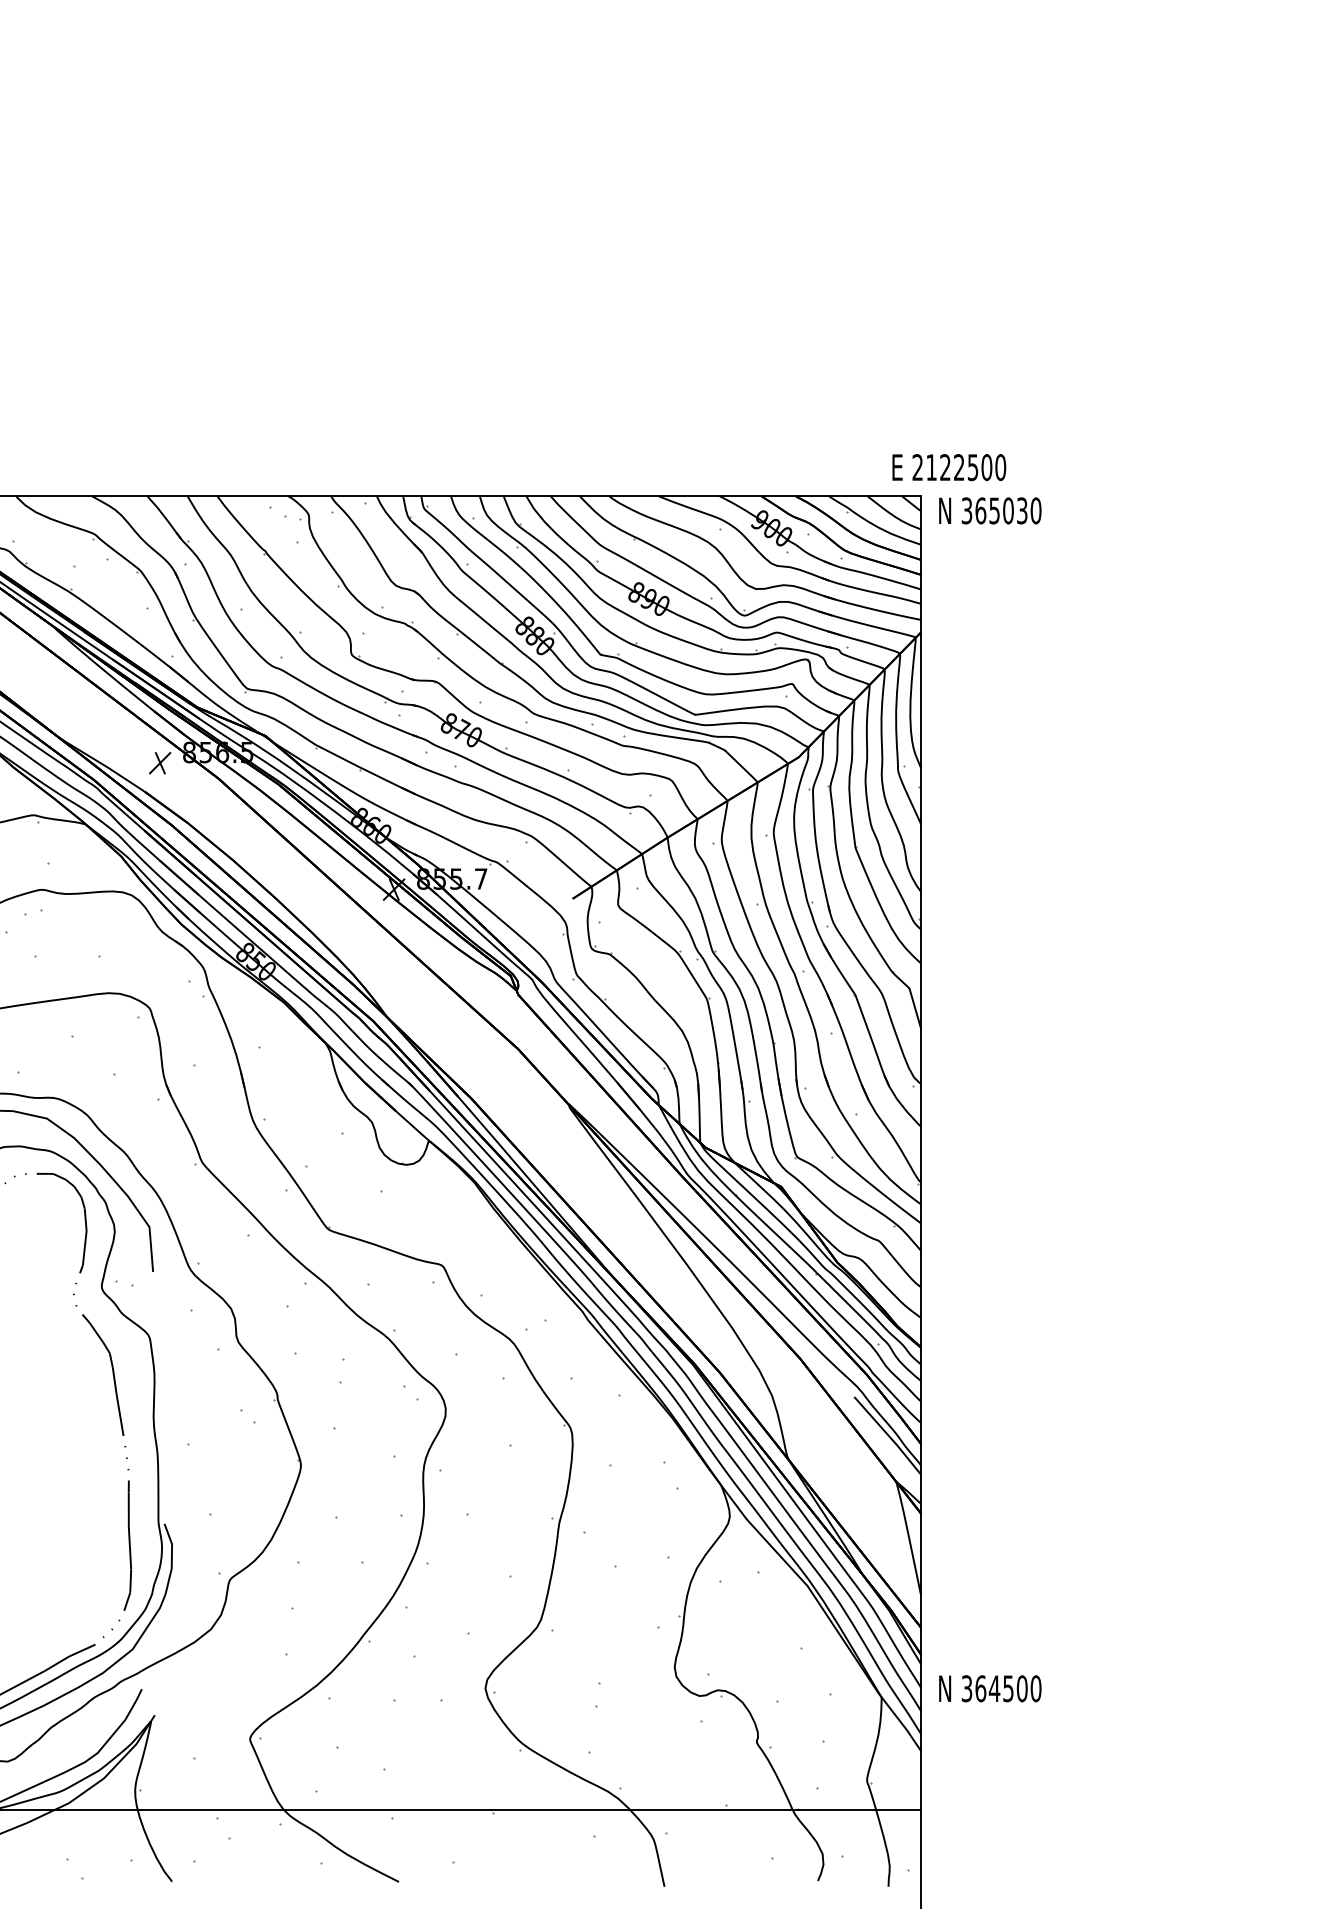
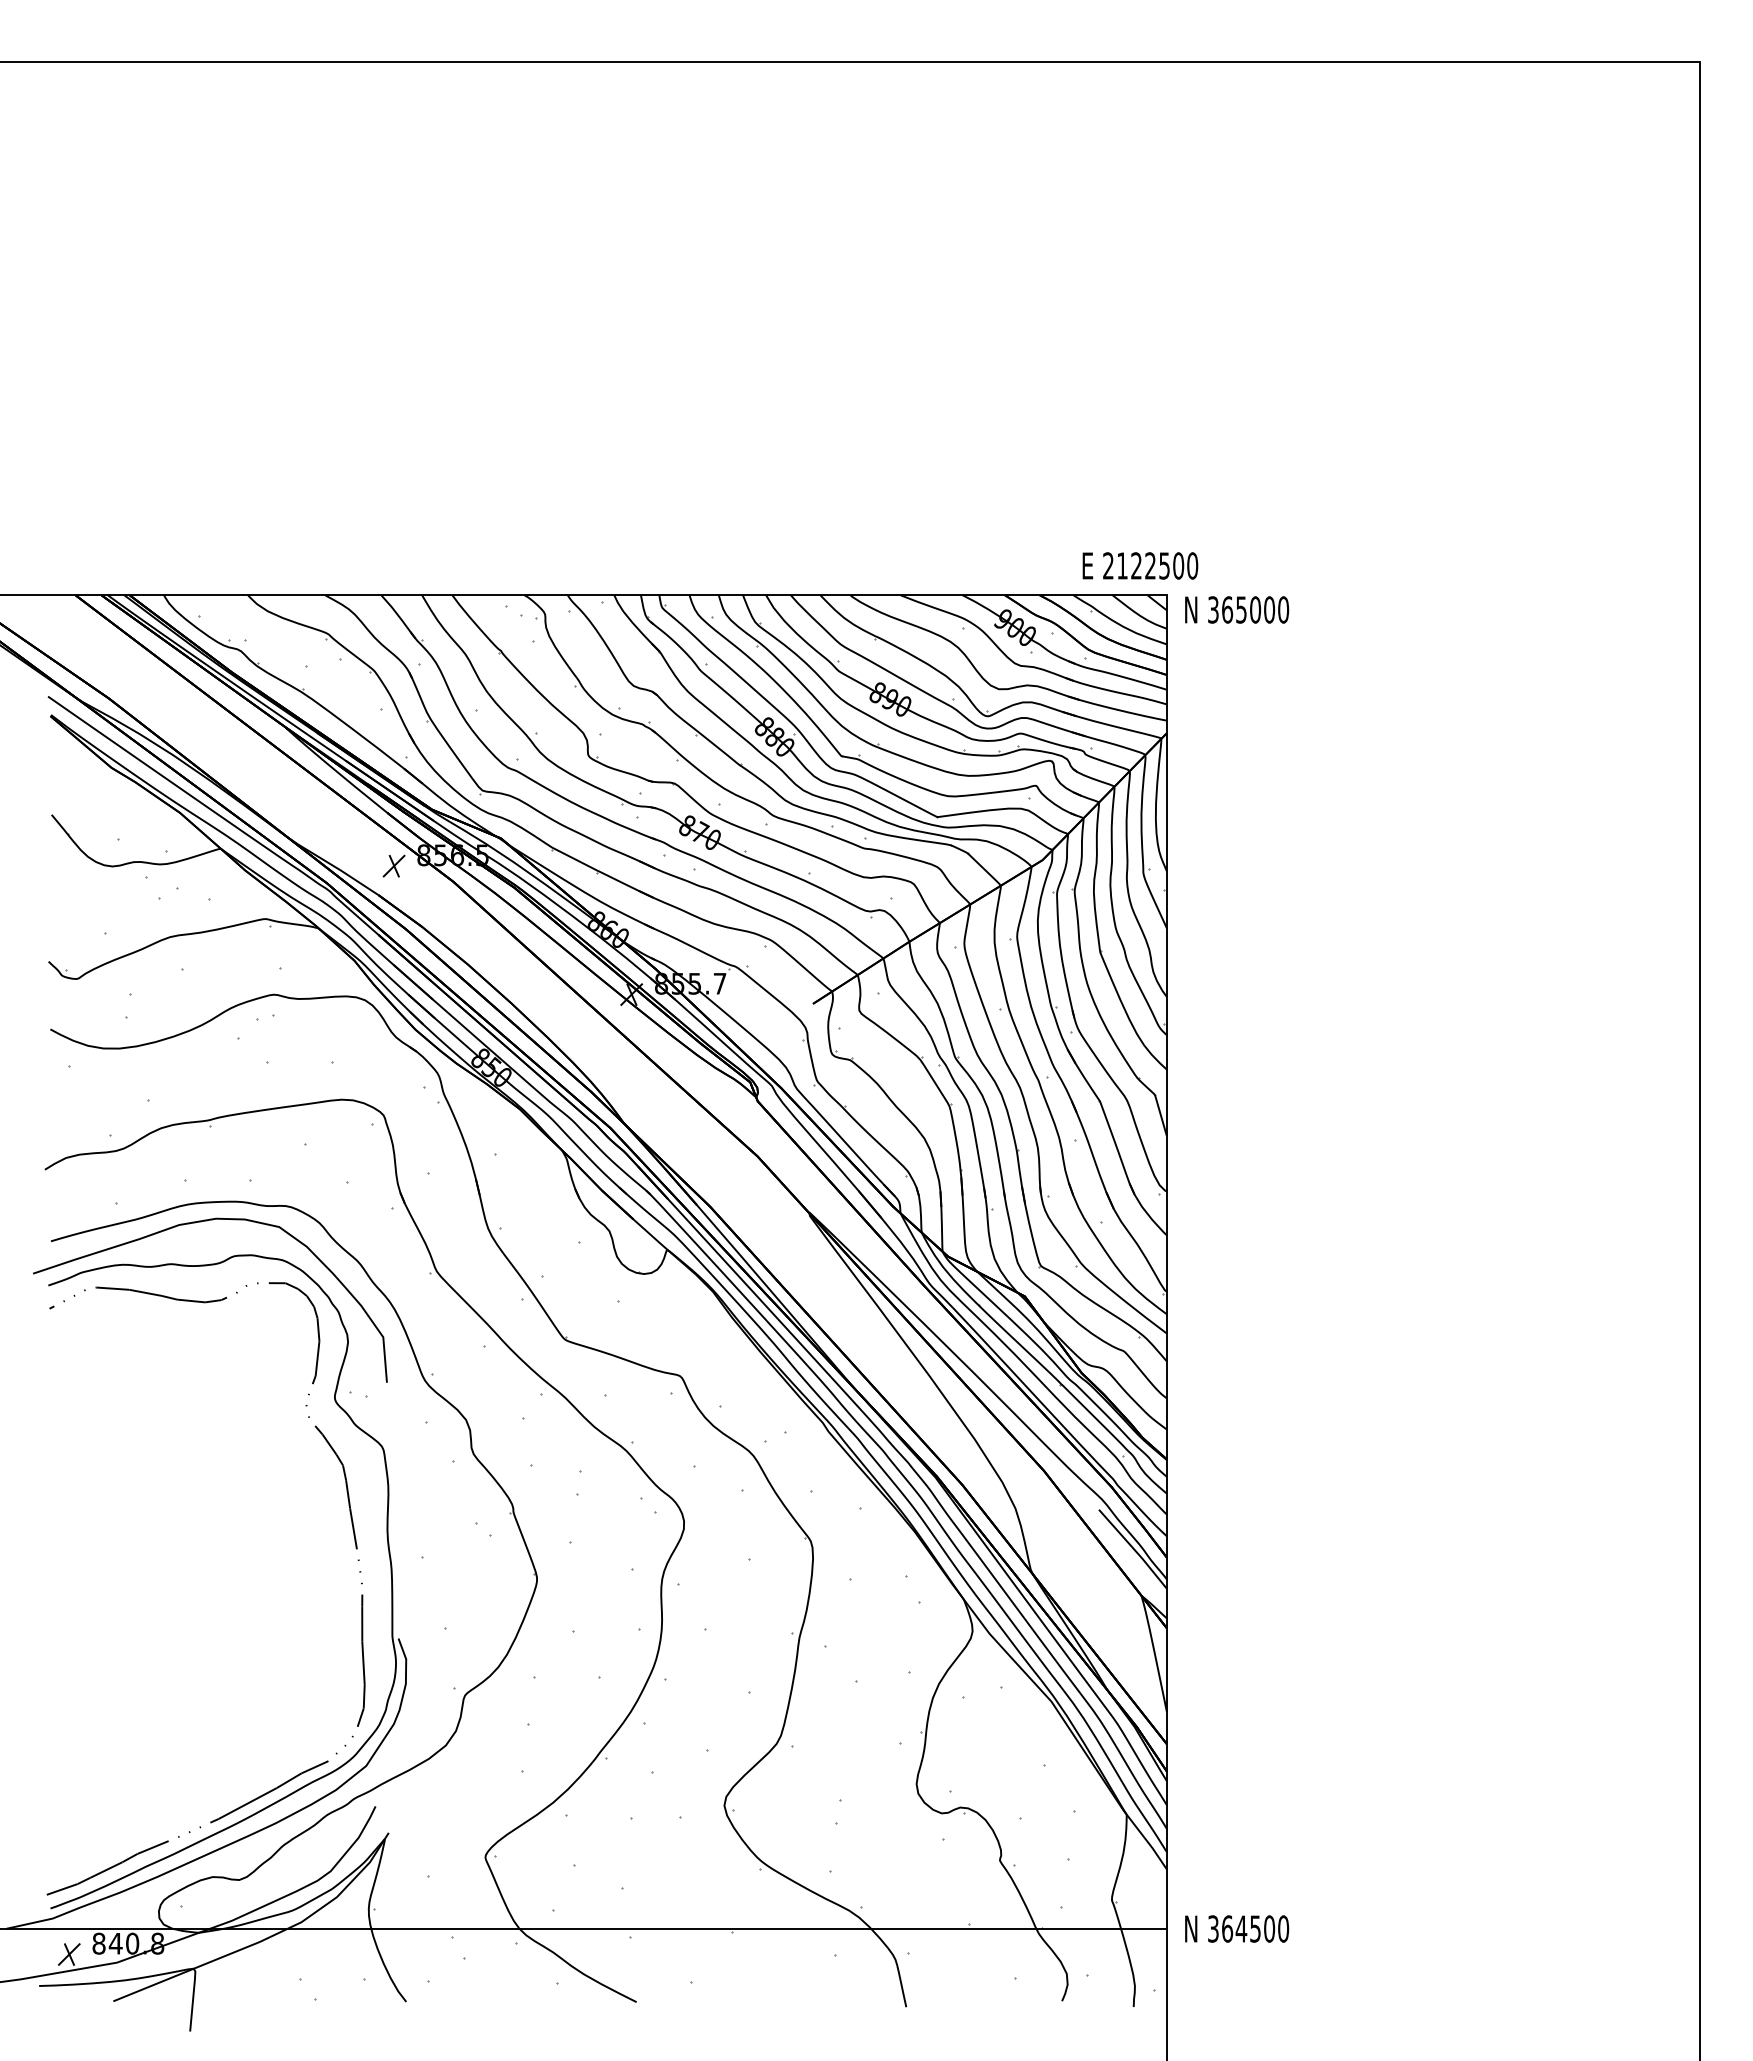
text: (949, 467) -> (1140, 565), moved
text: (1022, 510) -> (1269, 609), 365030 -> 365000
text: (990, 1688) -> (1237, 1928), moved

